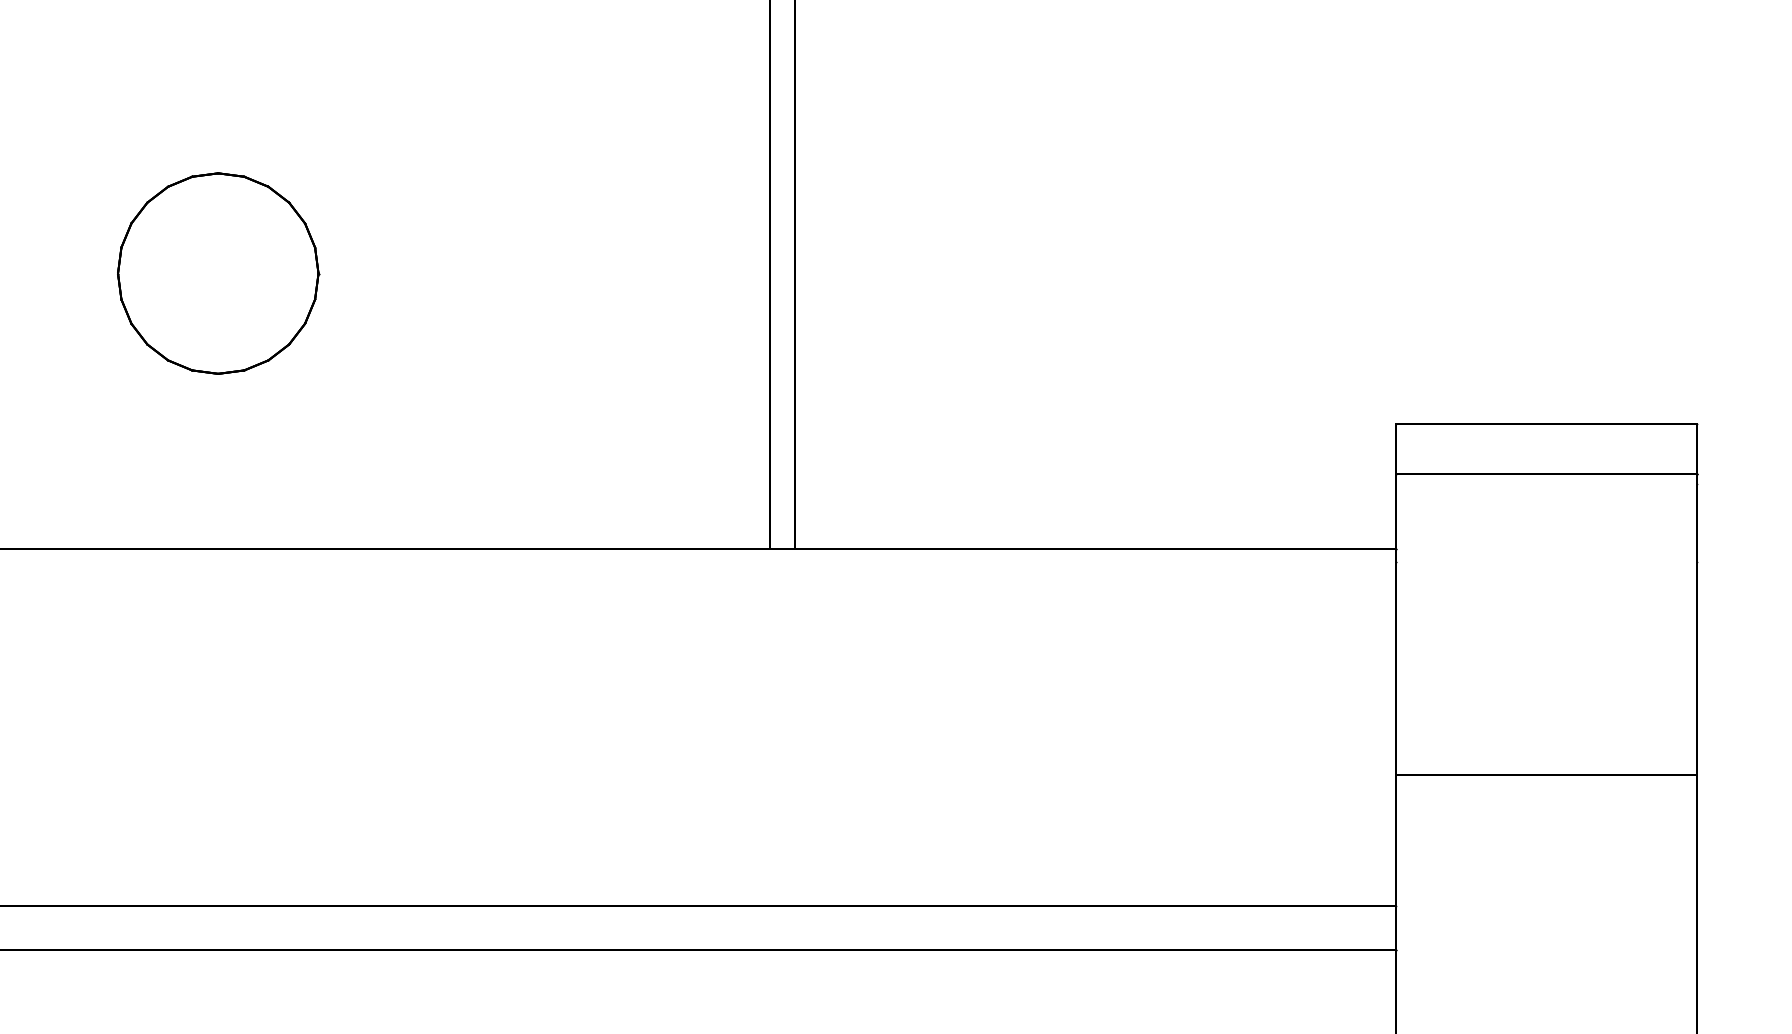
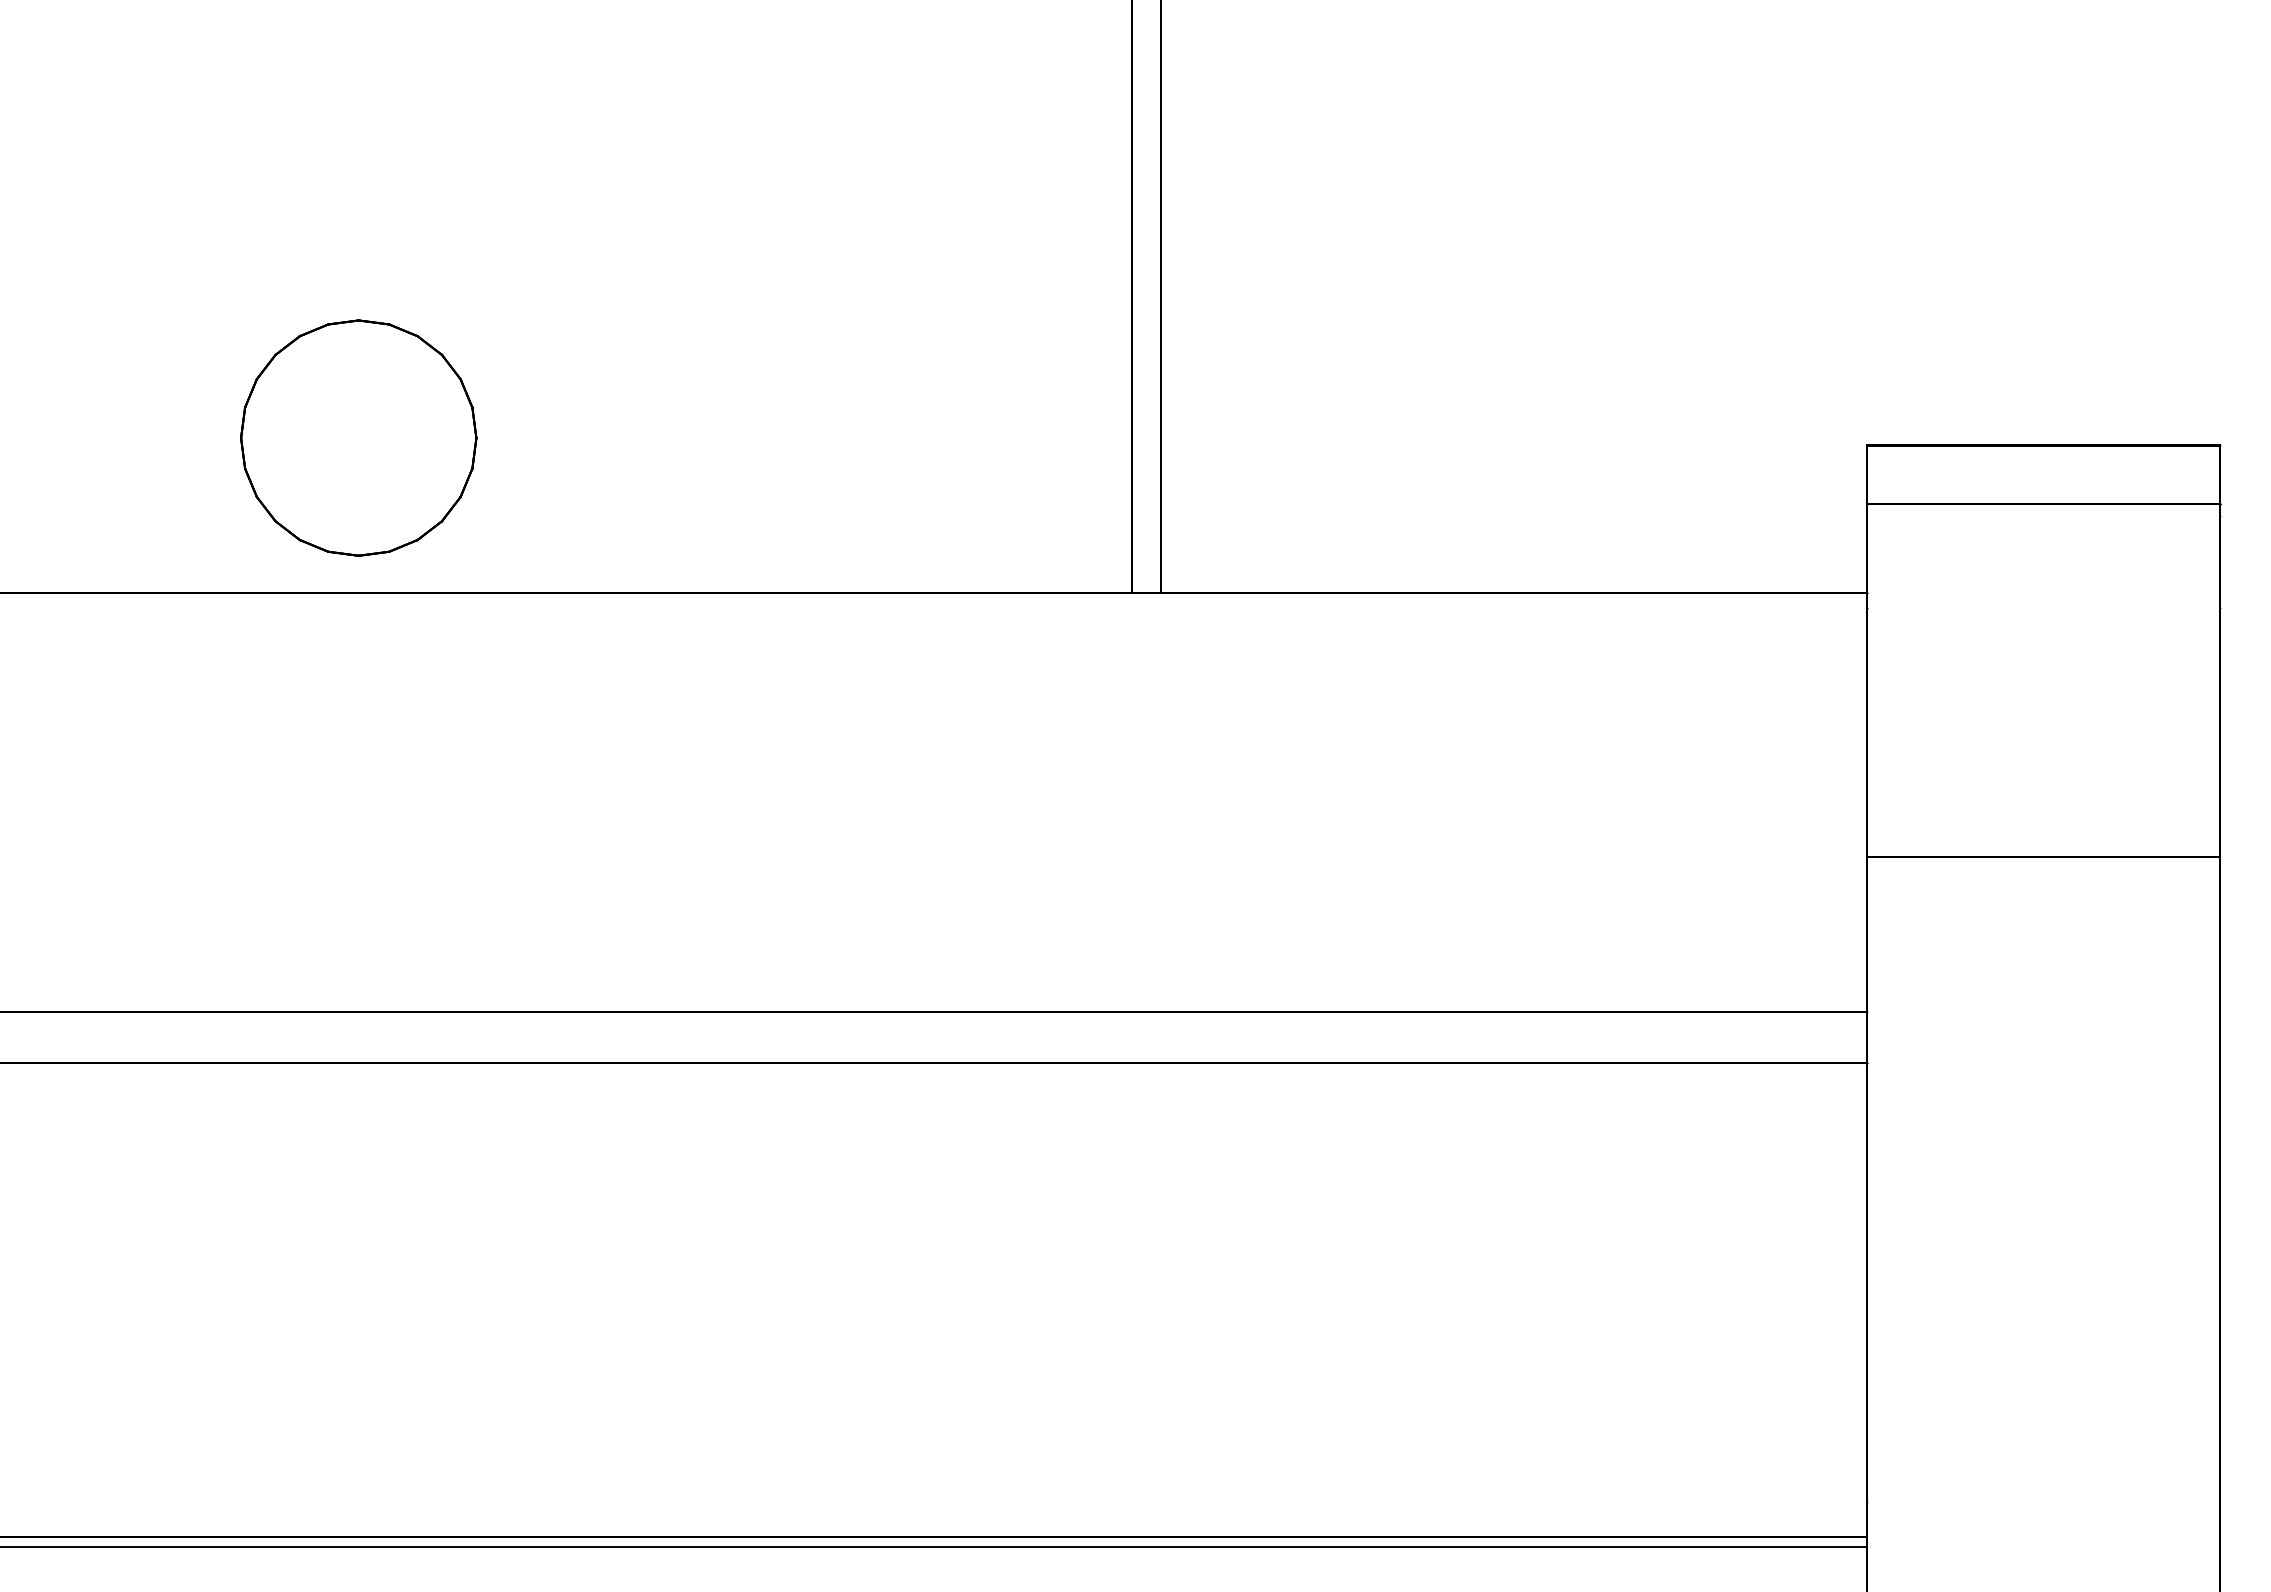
part: (218, 273) -> (358, 437), moved

